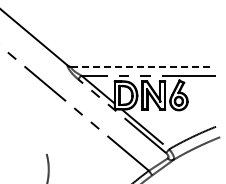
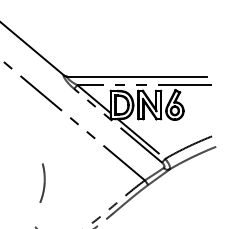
line: (141, 66) -> (137, 76), dashed -> solid

